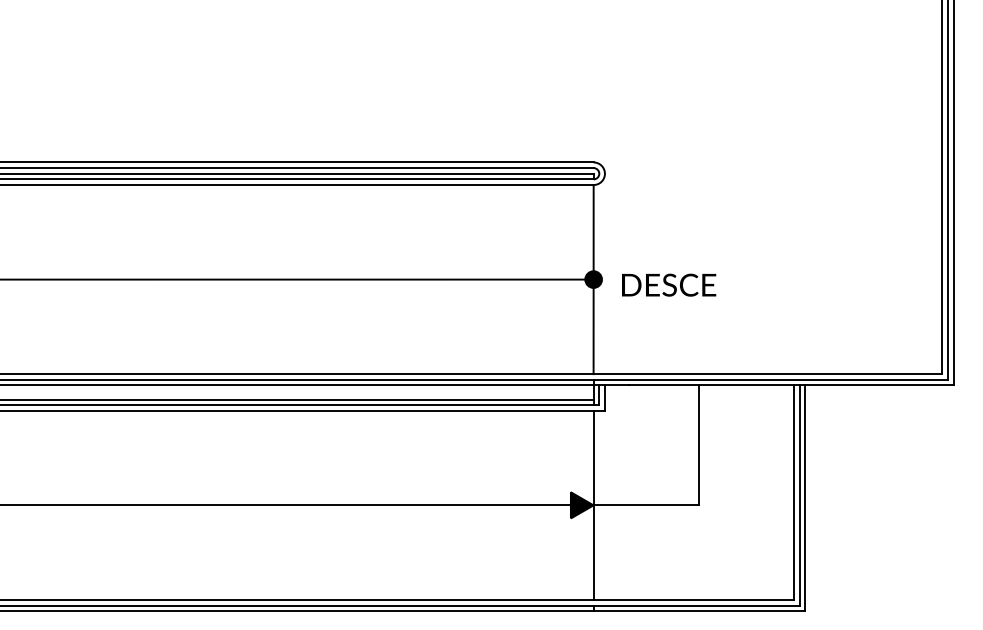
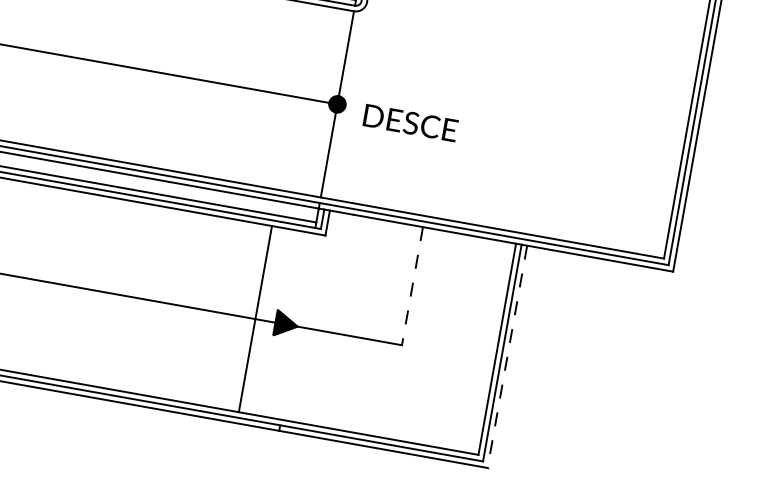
line: (699, 445) -> (412, 286), solid -> dashed
line: (805, 498) -> (507, 357), solid -> dashed
line: (593, 504) -> (255, 318), moved

